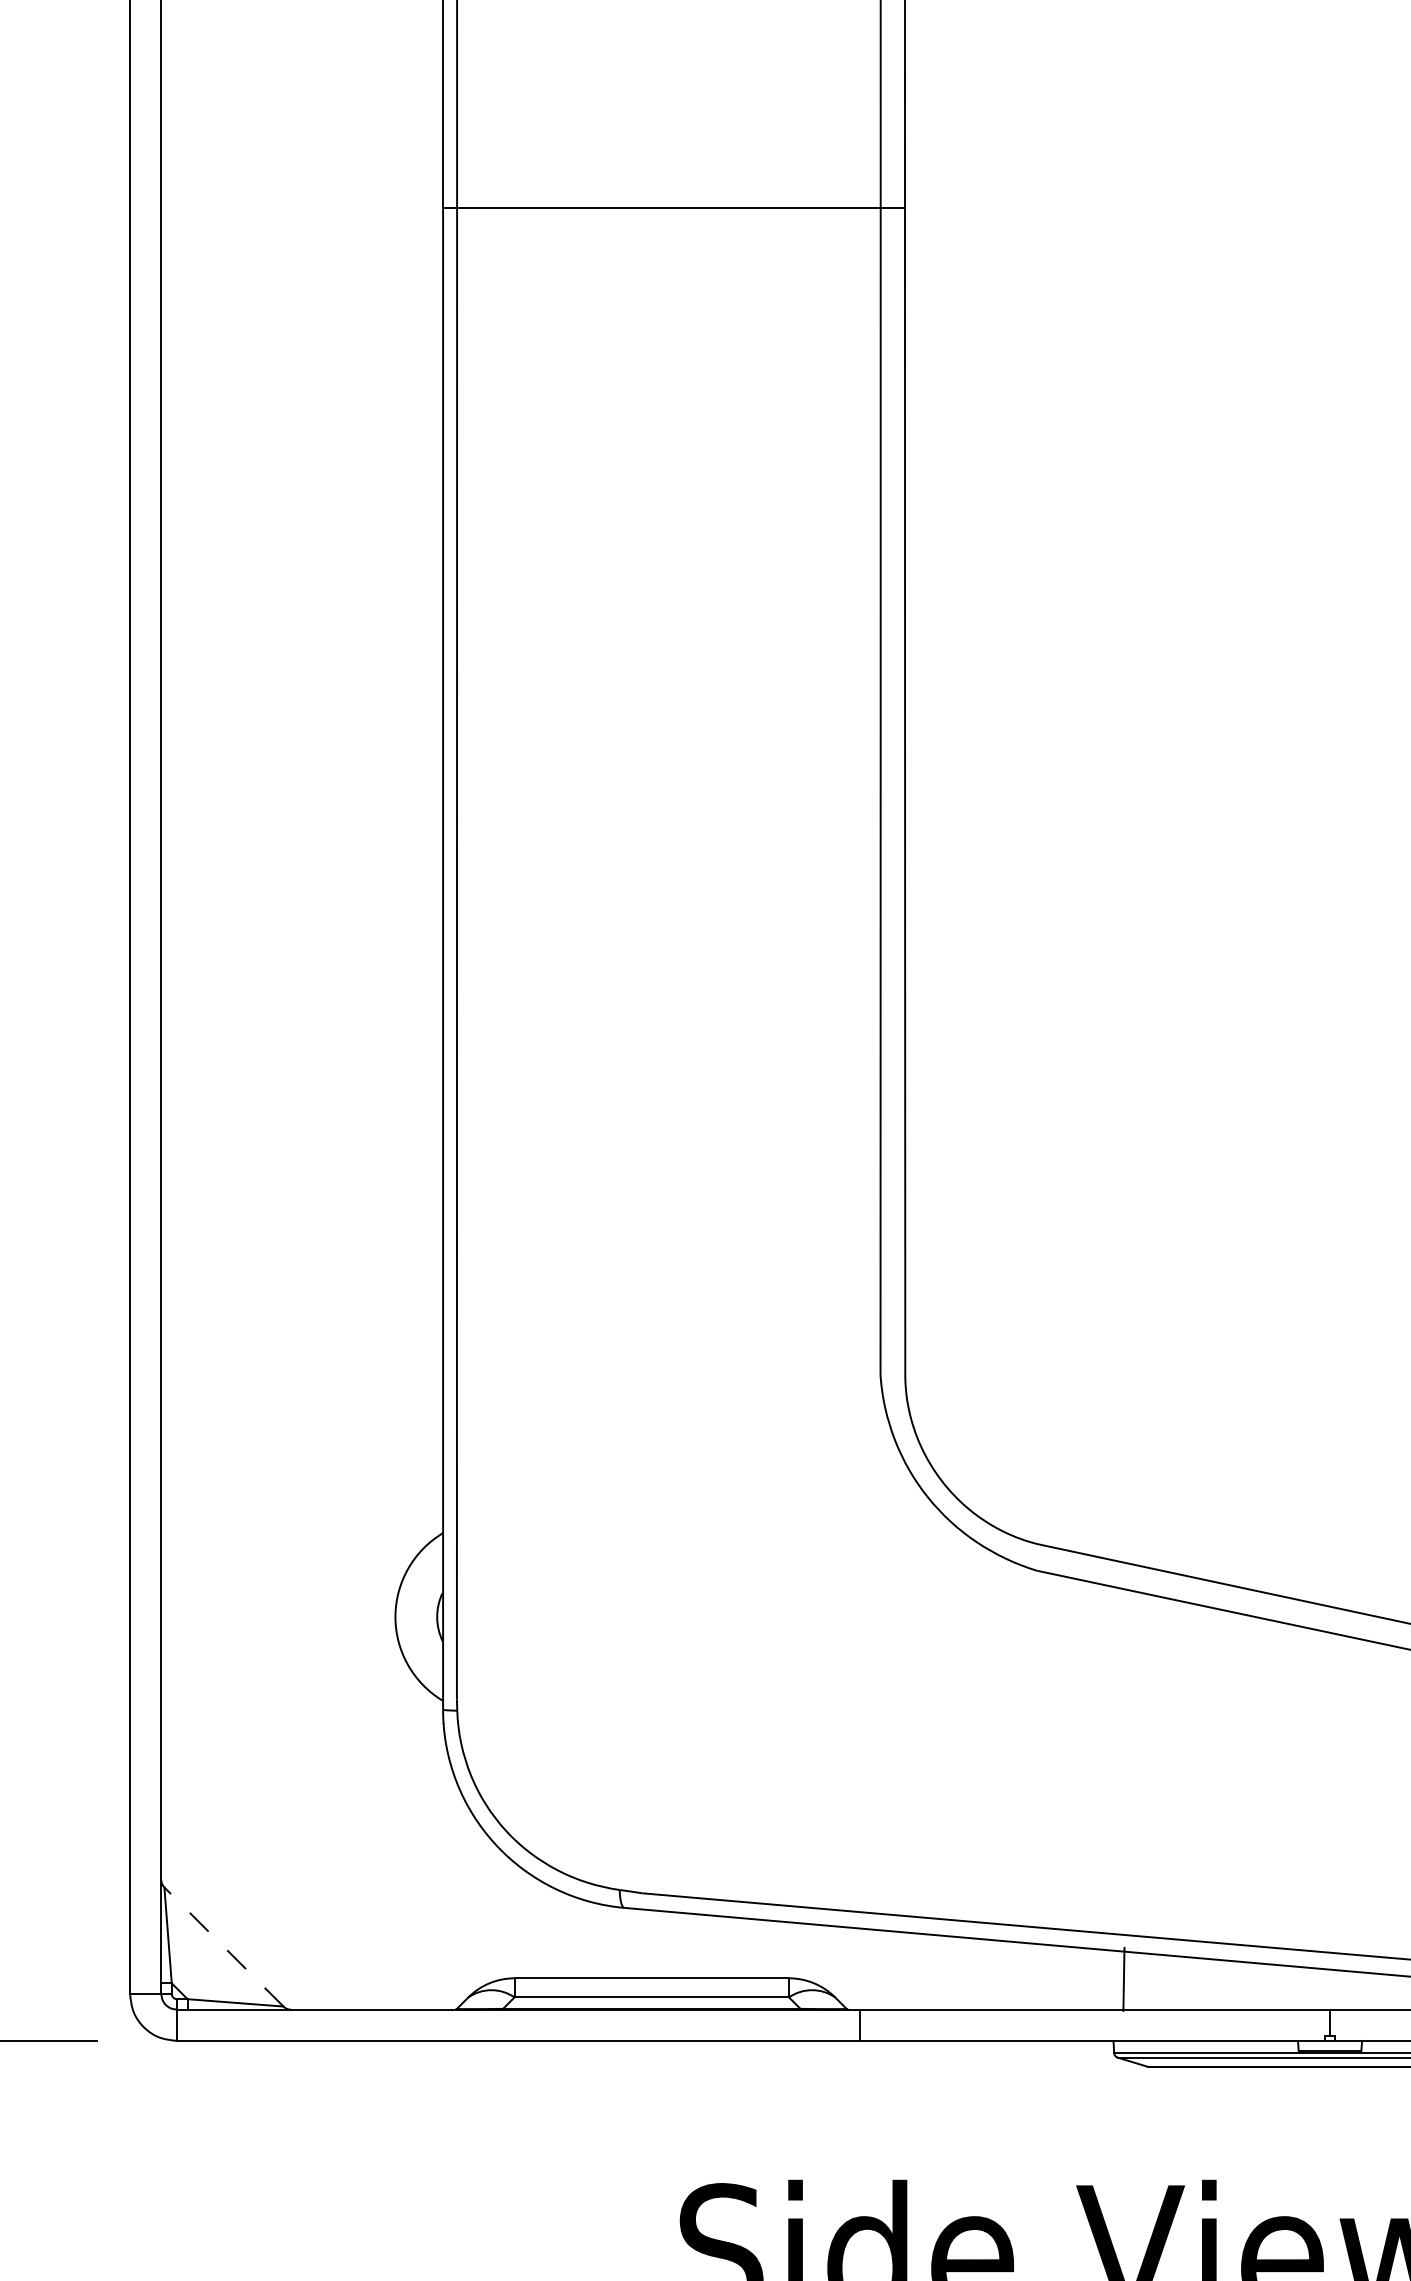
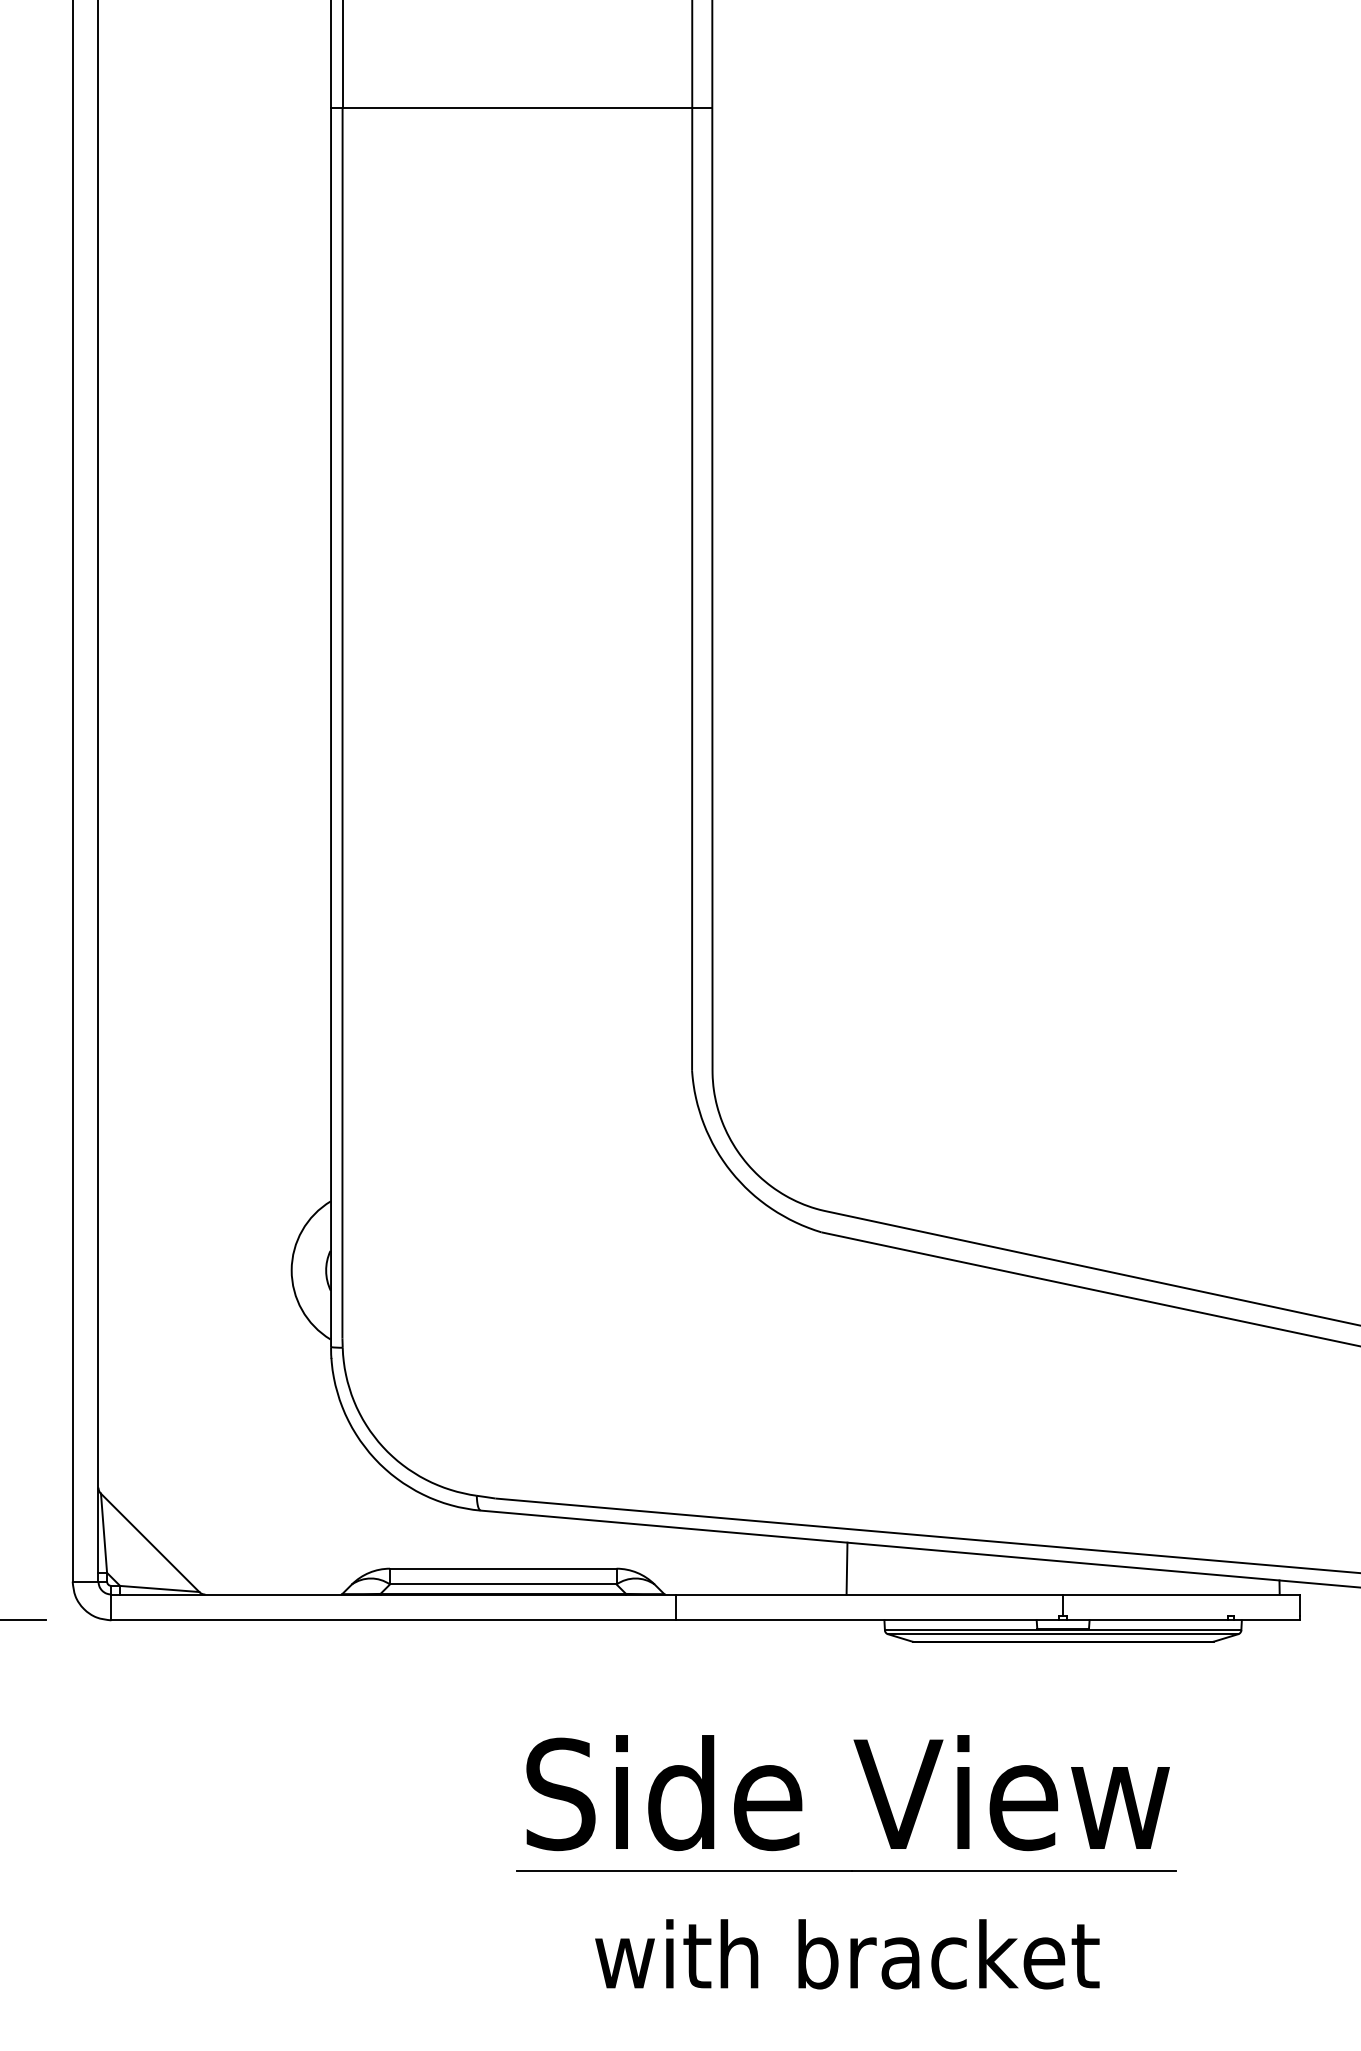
line: (224, 1946) -> (150, 1542), dashed -> solid
line: (1123, 1979) -> (846, 1568), moved

